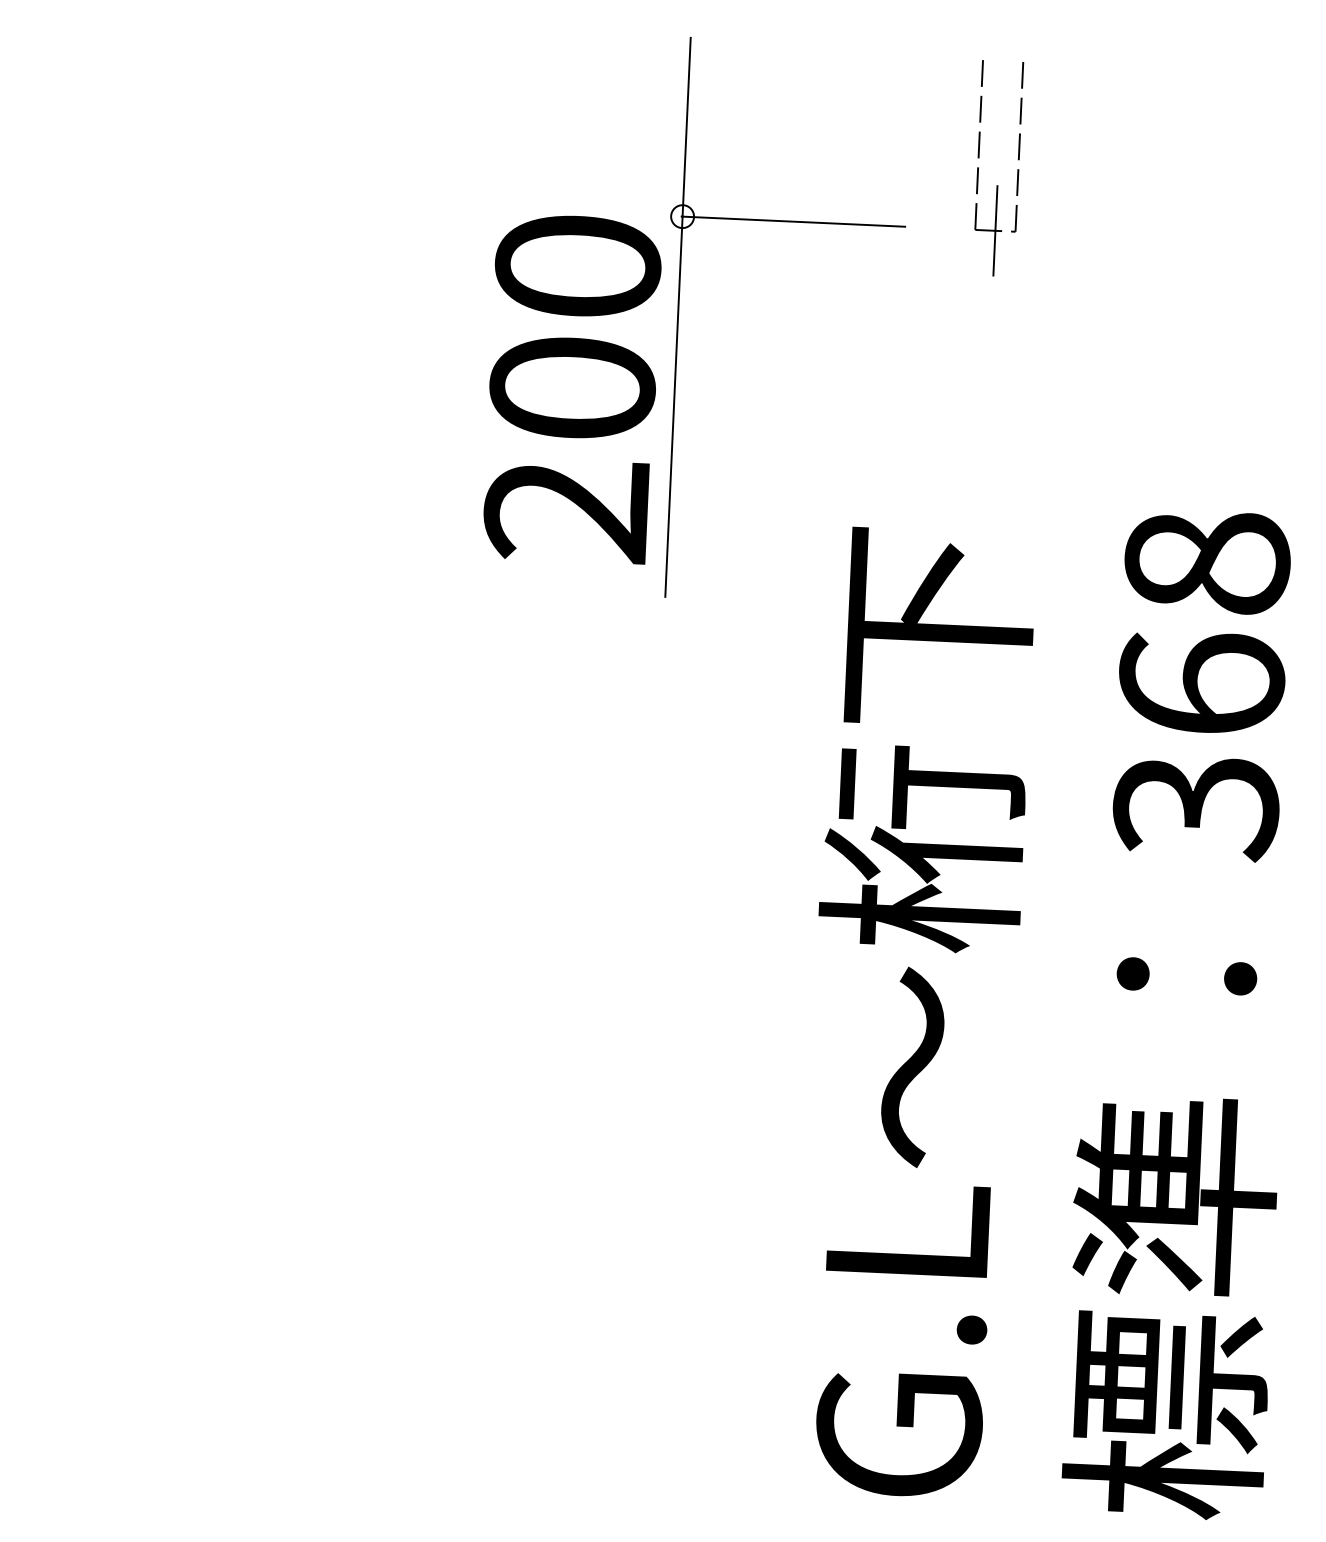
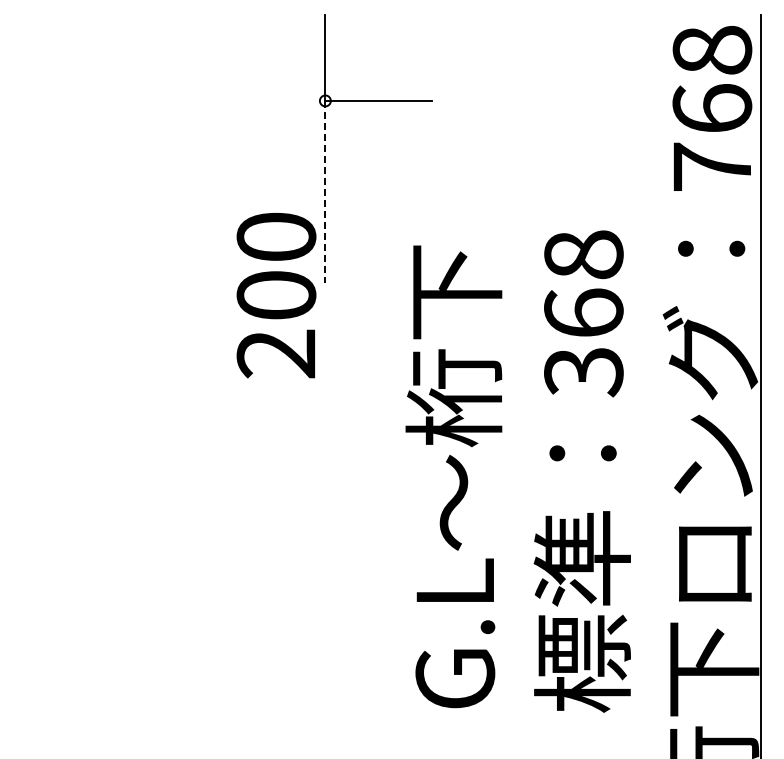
part: (997, 186) -> (475, 79), removed
text: (572, 388) -> (276, 295), moved
line: (674, 407) -> (325, 192), solid -> dashed

